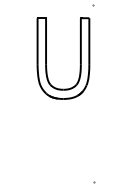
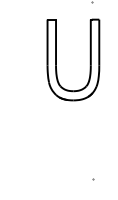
part: (79, 58) -> (89, 59), moved

